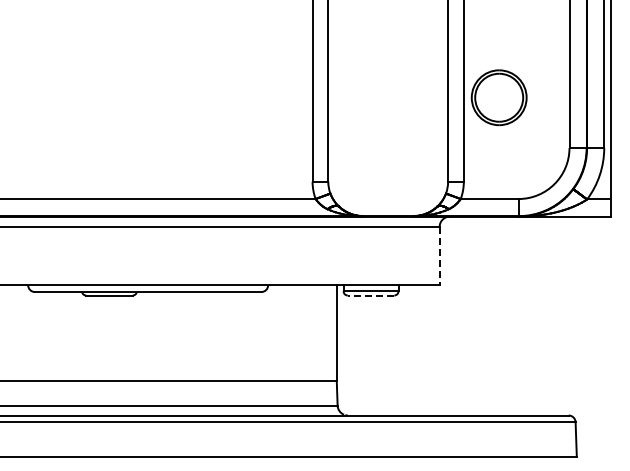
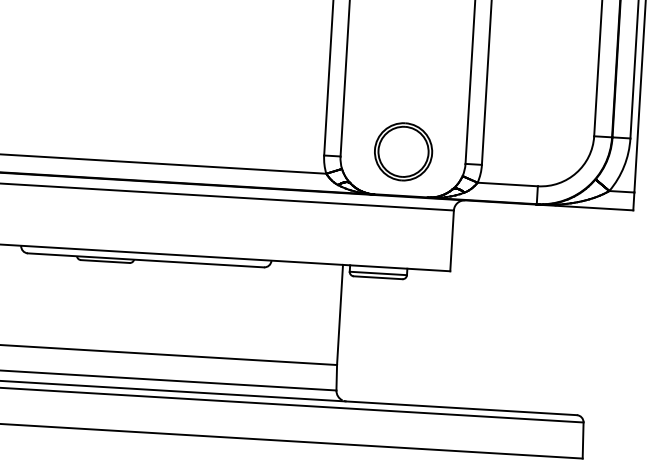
part: (498, 97) -> (402, 151), moved
line: (439, 256) -> (451, 241), dashed -> solid
line: (370, 295) -> (377, 277), dashed -> solid

